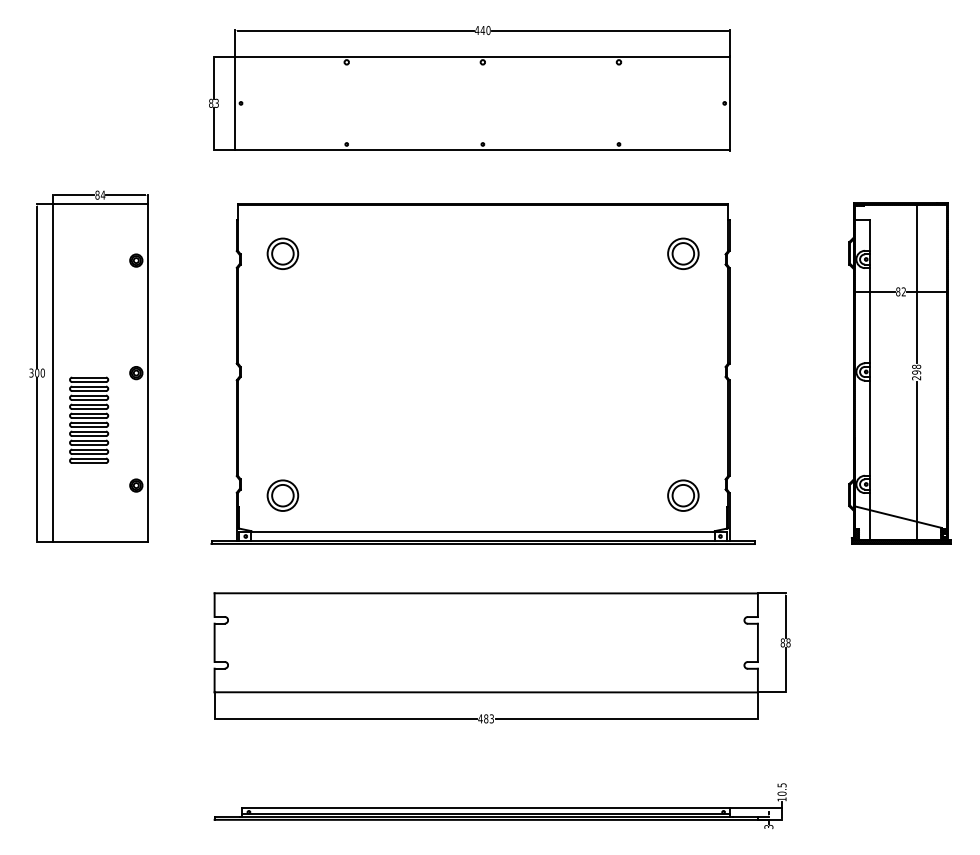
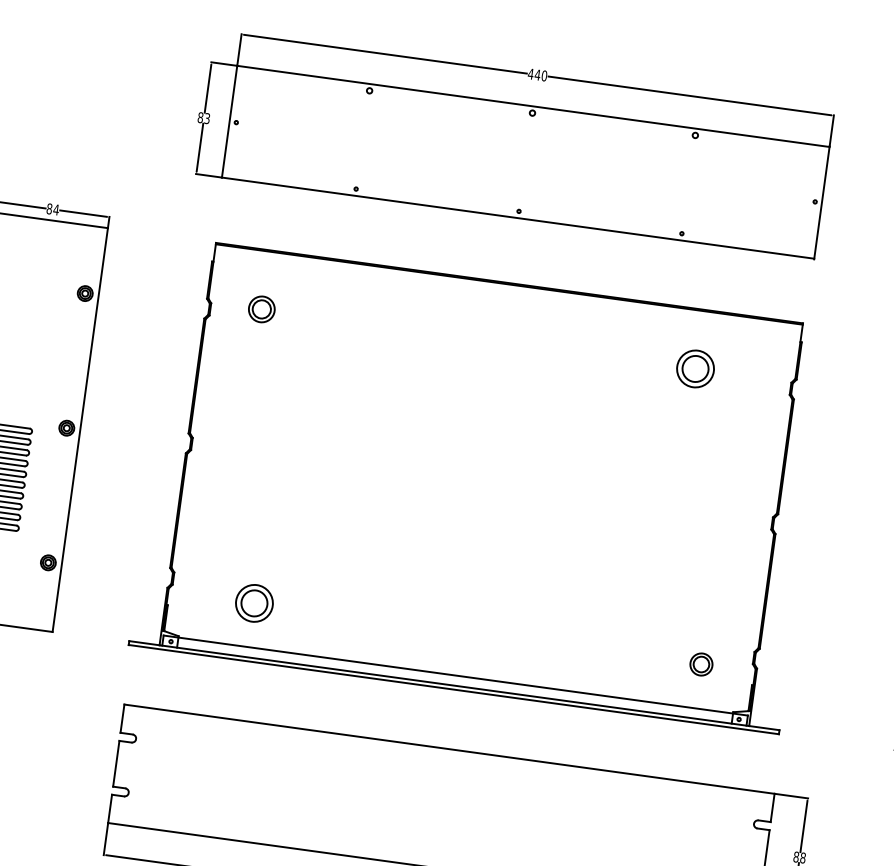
part: (282, 253) -> (261, 309), size x0.7
part: (683, 253) -> (695, 368), moved
part: (282, 495) -> (253, 603), moved
part: (683, 495) -> (701, 664), size x0.6

